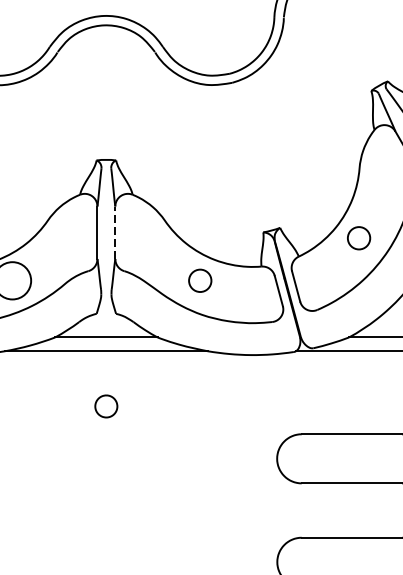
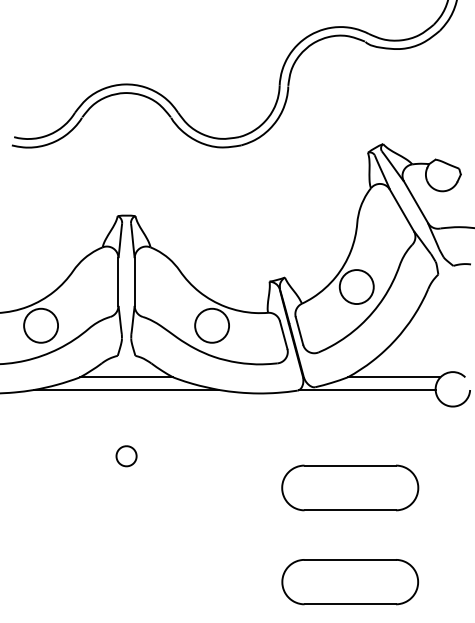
line: (115, 233) -> (134, 282), dashed -> solid
circle: (358, 238) -> (356, 287), size x1.67
circle: (200, 280) -> (212, 325), size x1.67
part: (106, 406) -> (126, 456), moved

